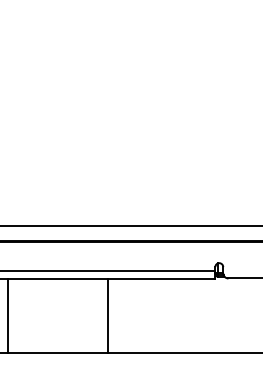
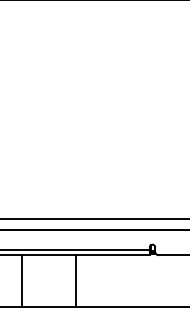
line: (8, 315) -> (22, 280), moved

